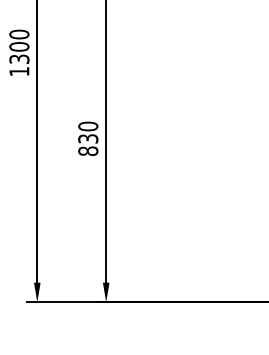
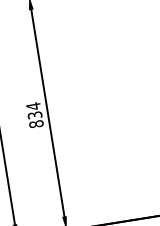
text: (88, 126) -> (33, 106), 830 -> 834

